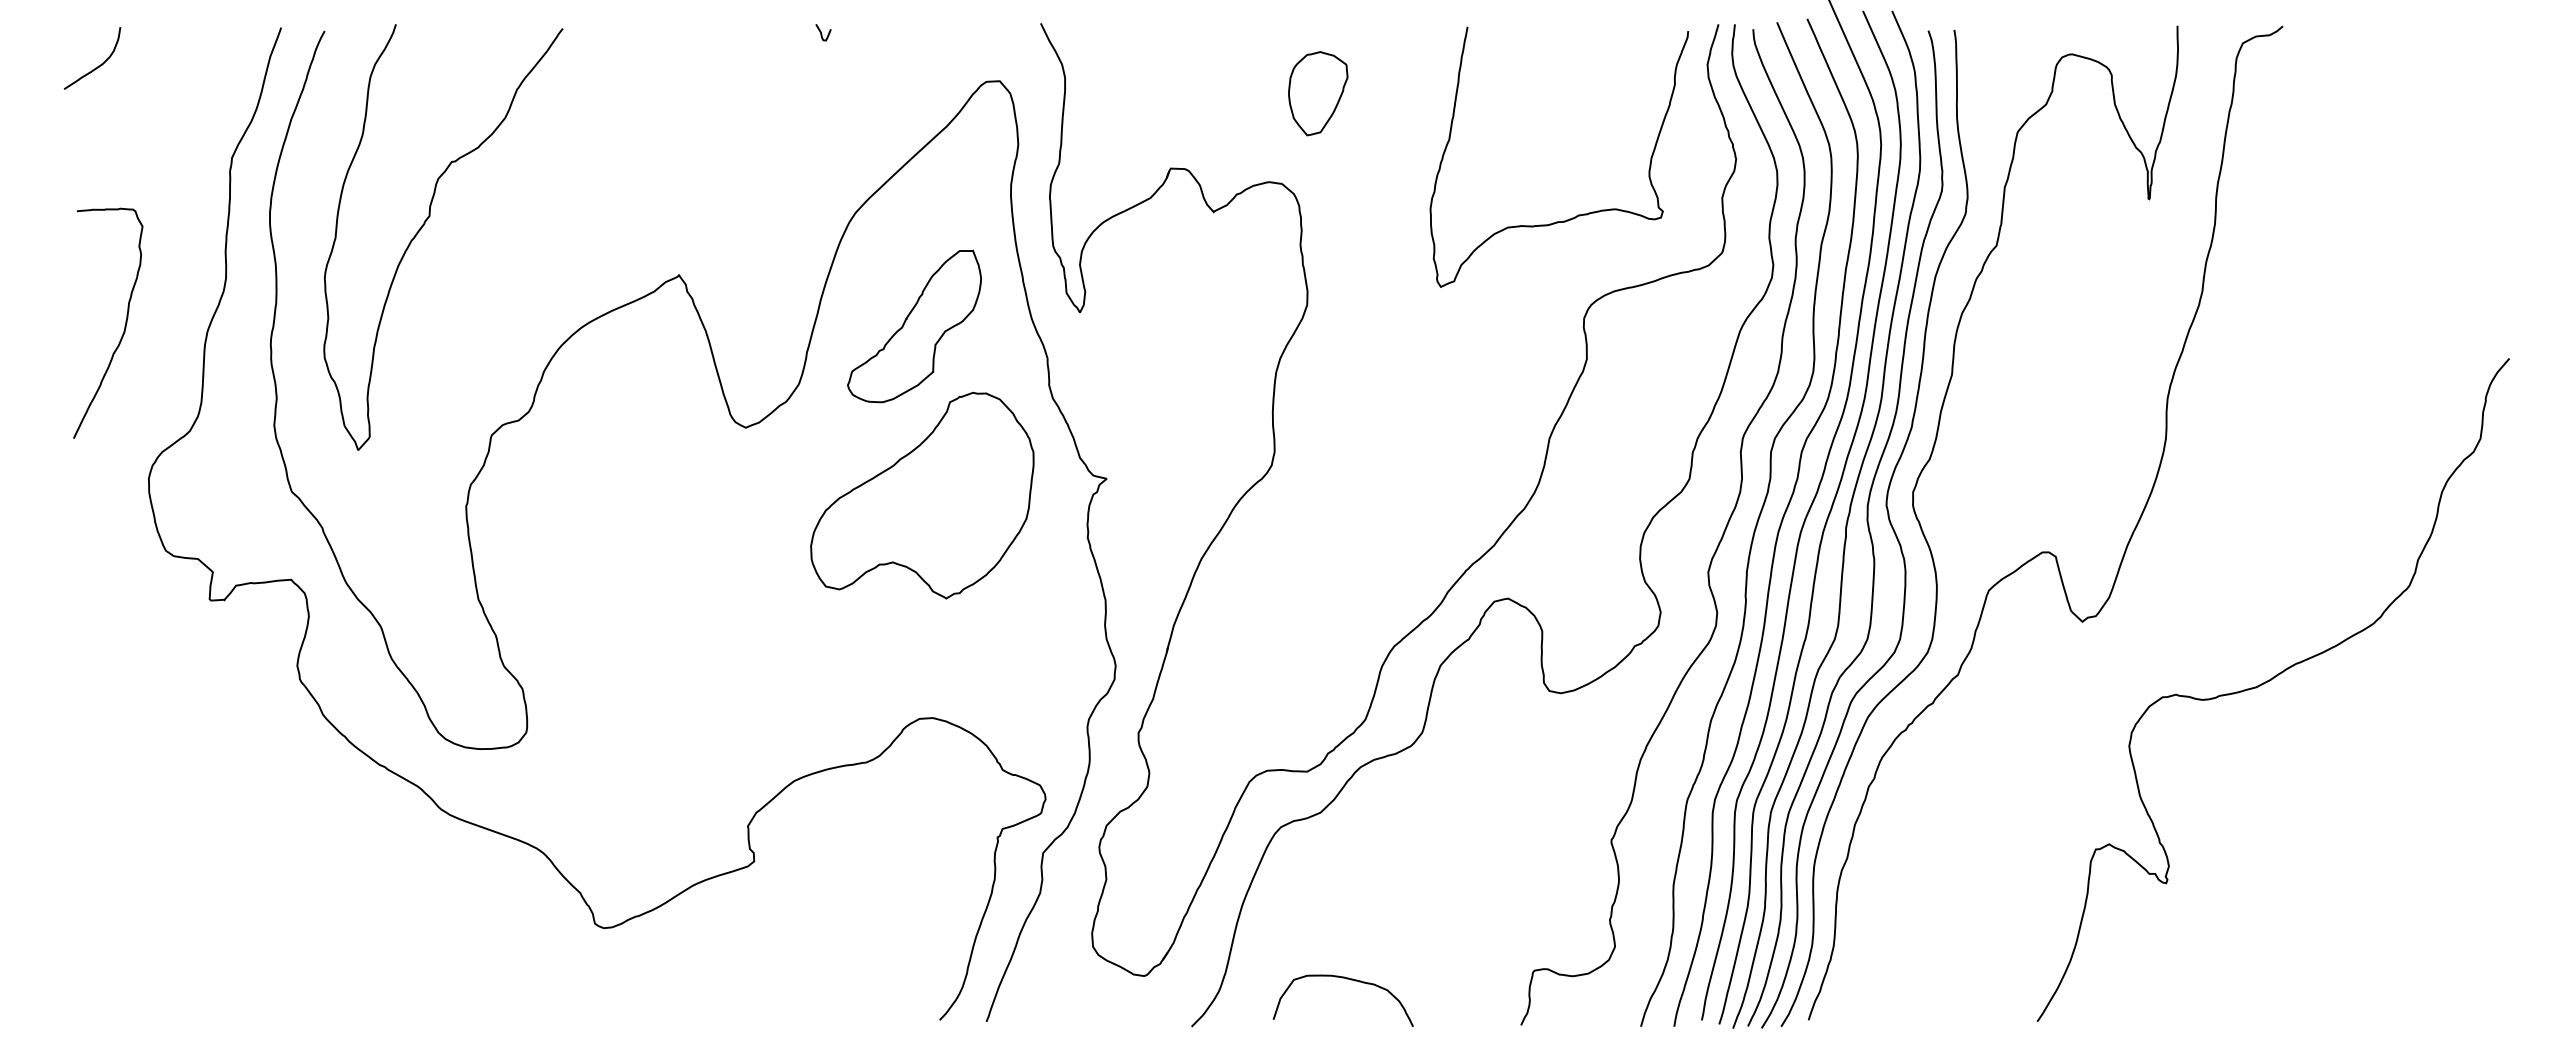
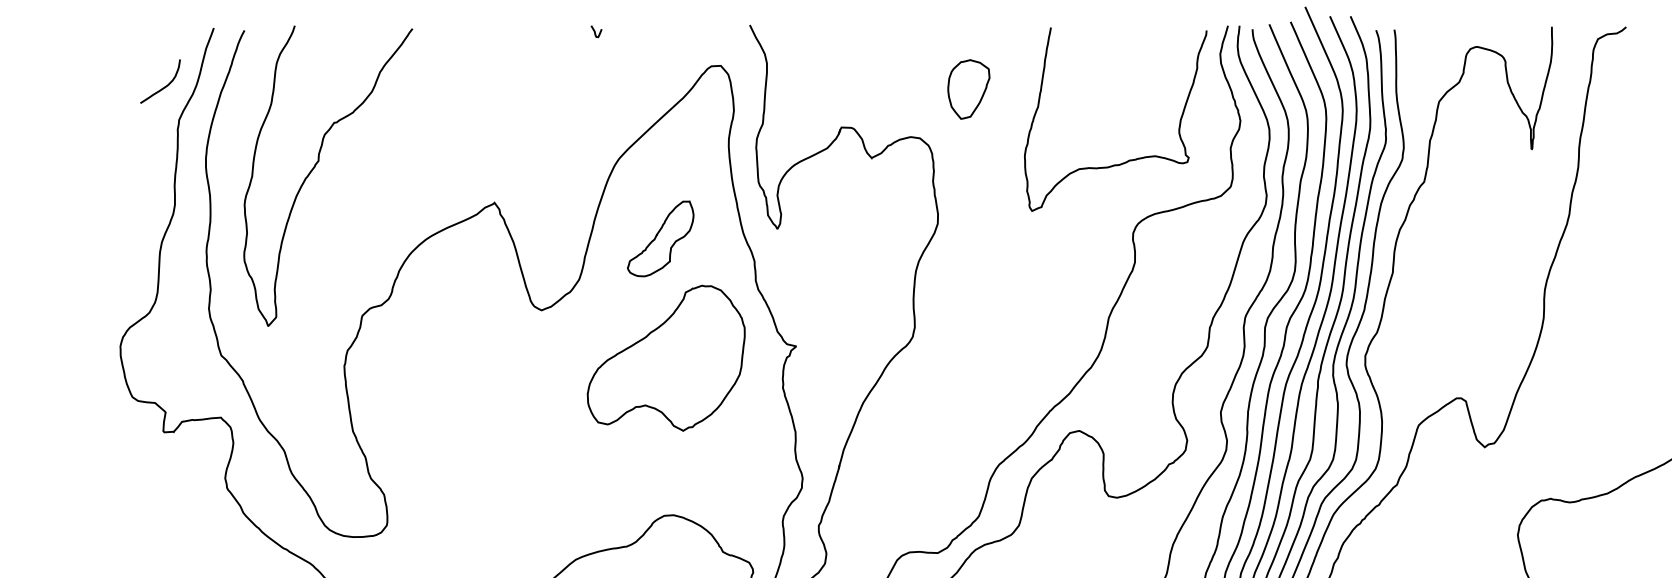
curve: (98, 65) -> (164, 86), moved
part: (1318, 93) -> (969, 89), moved
curve: (124, 325) -> (103, 238), removed
part: (914, 326) -> (660, 238), size x0.7

